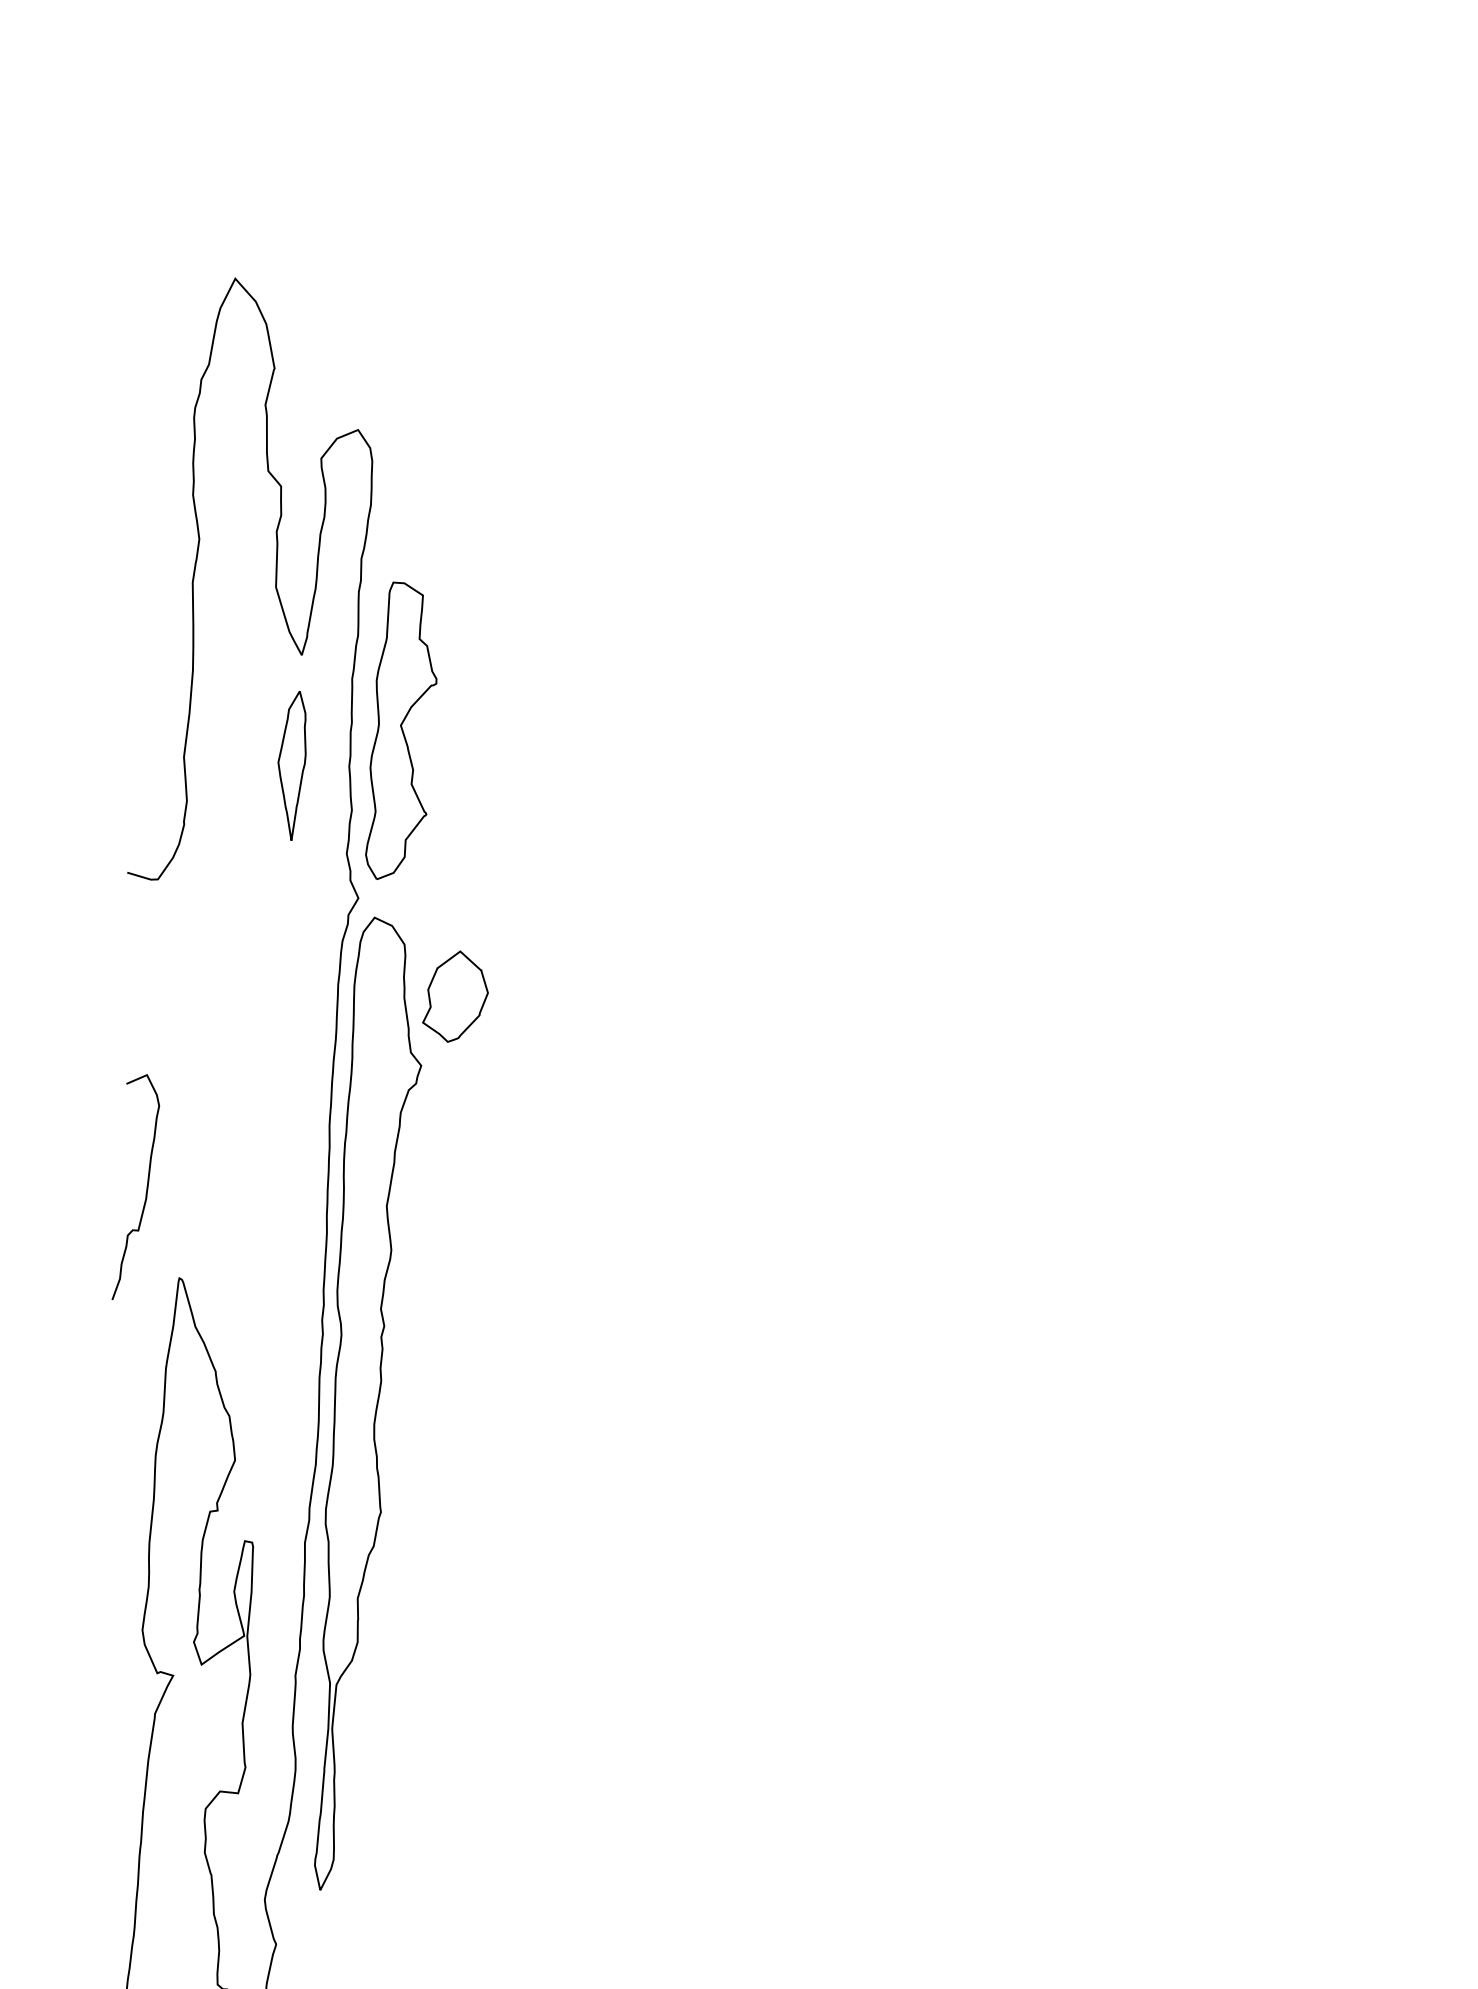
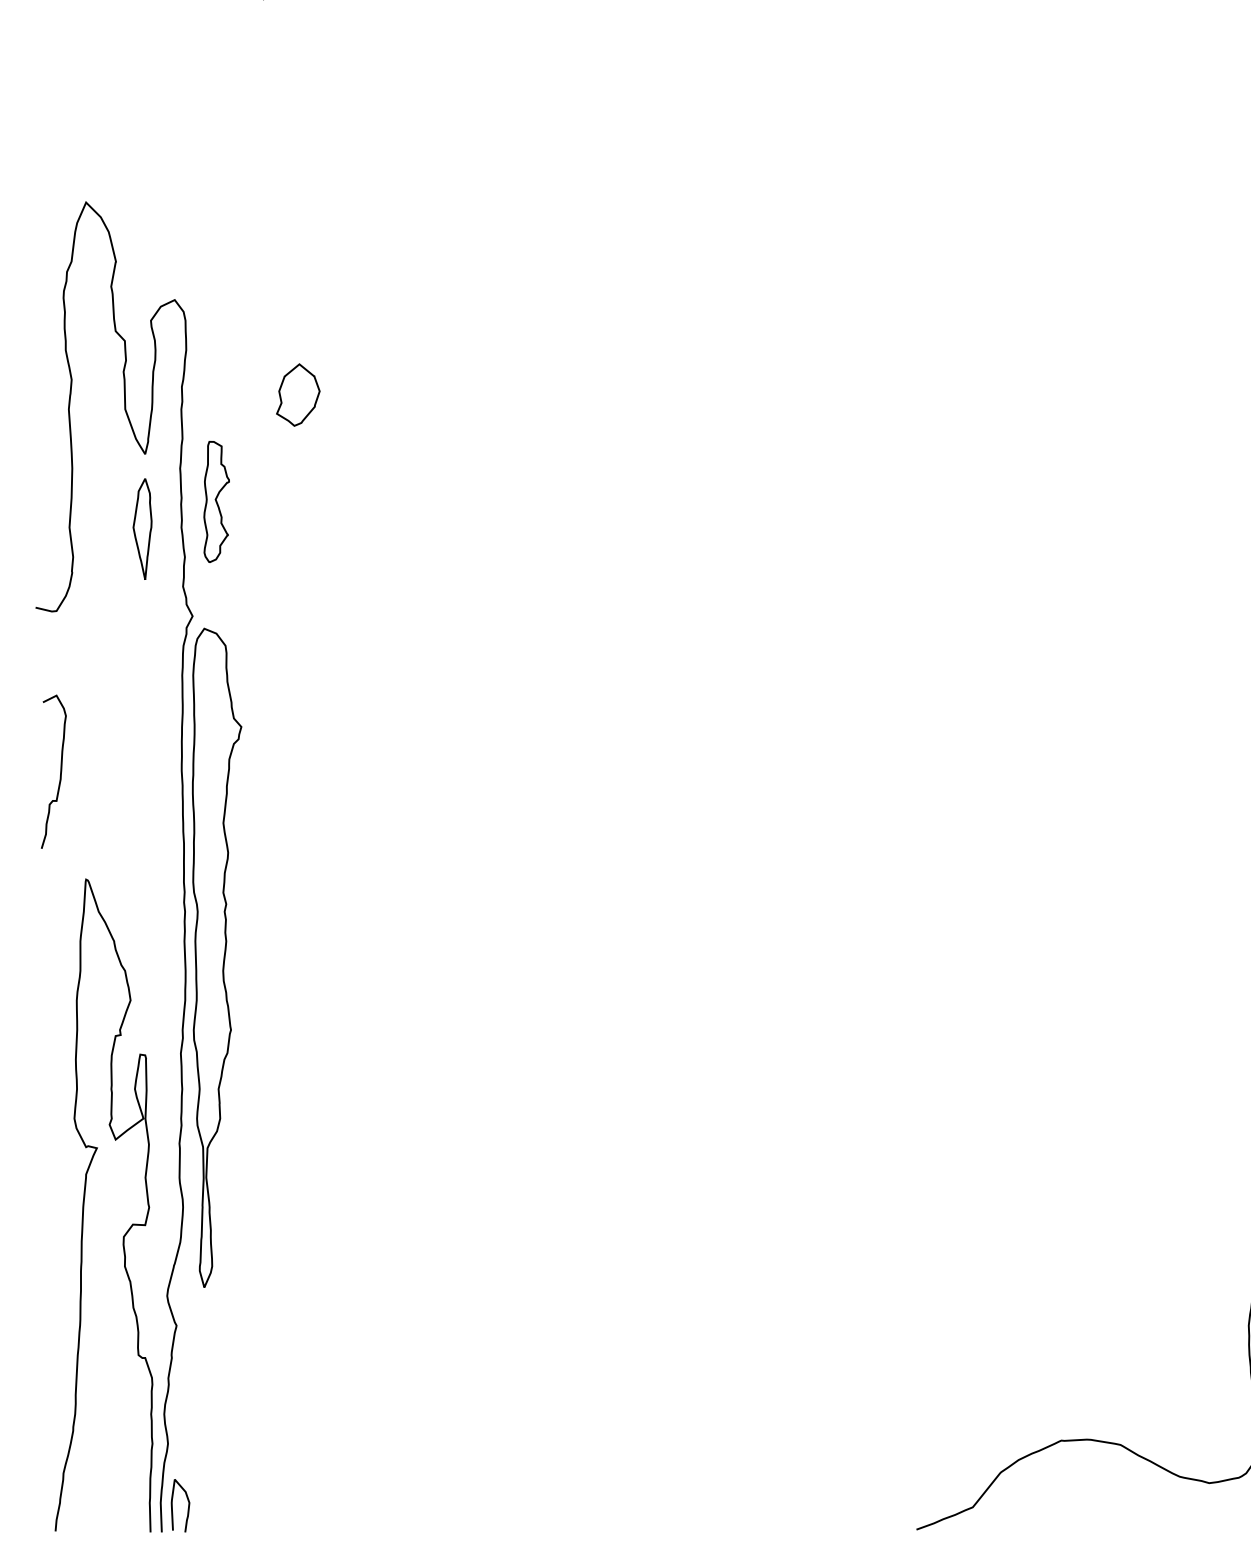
part: (403, 730) -> (216, 501), size x0.6
part: (456, 995) -> (298, 394), moved
curve: (146, 1187) -> (60, 771), moved

